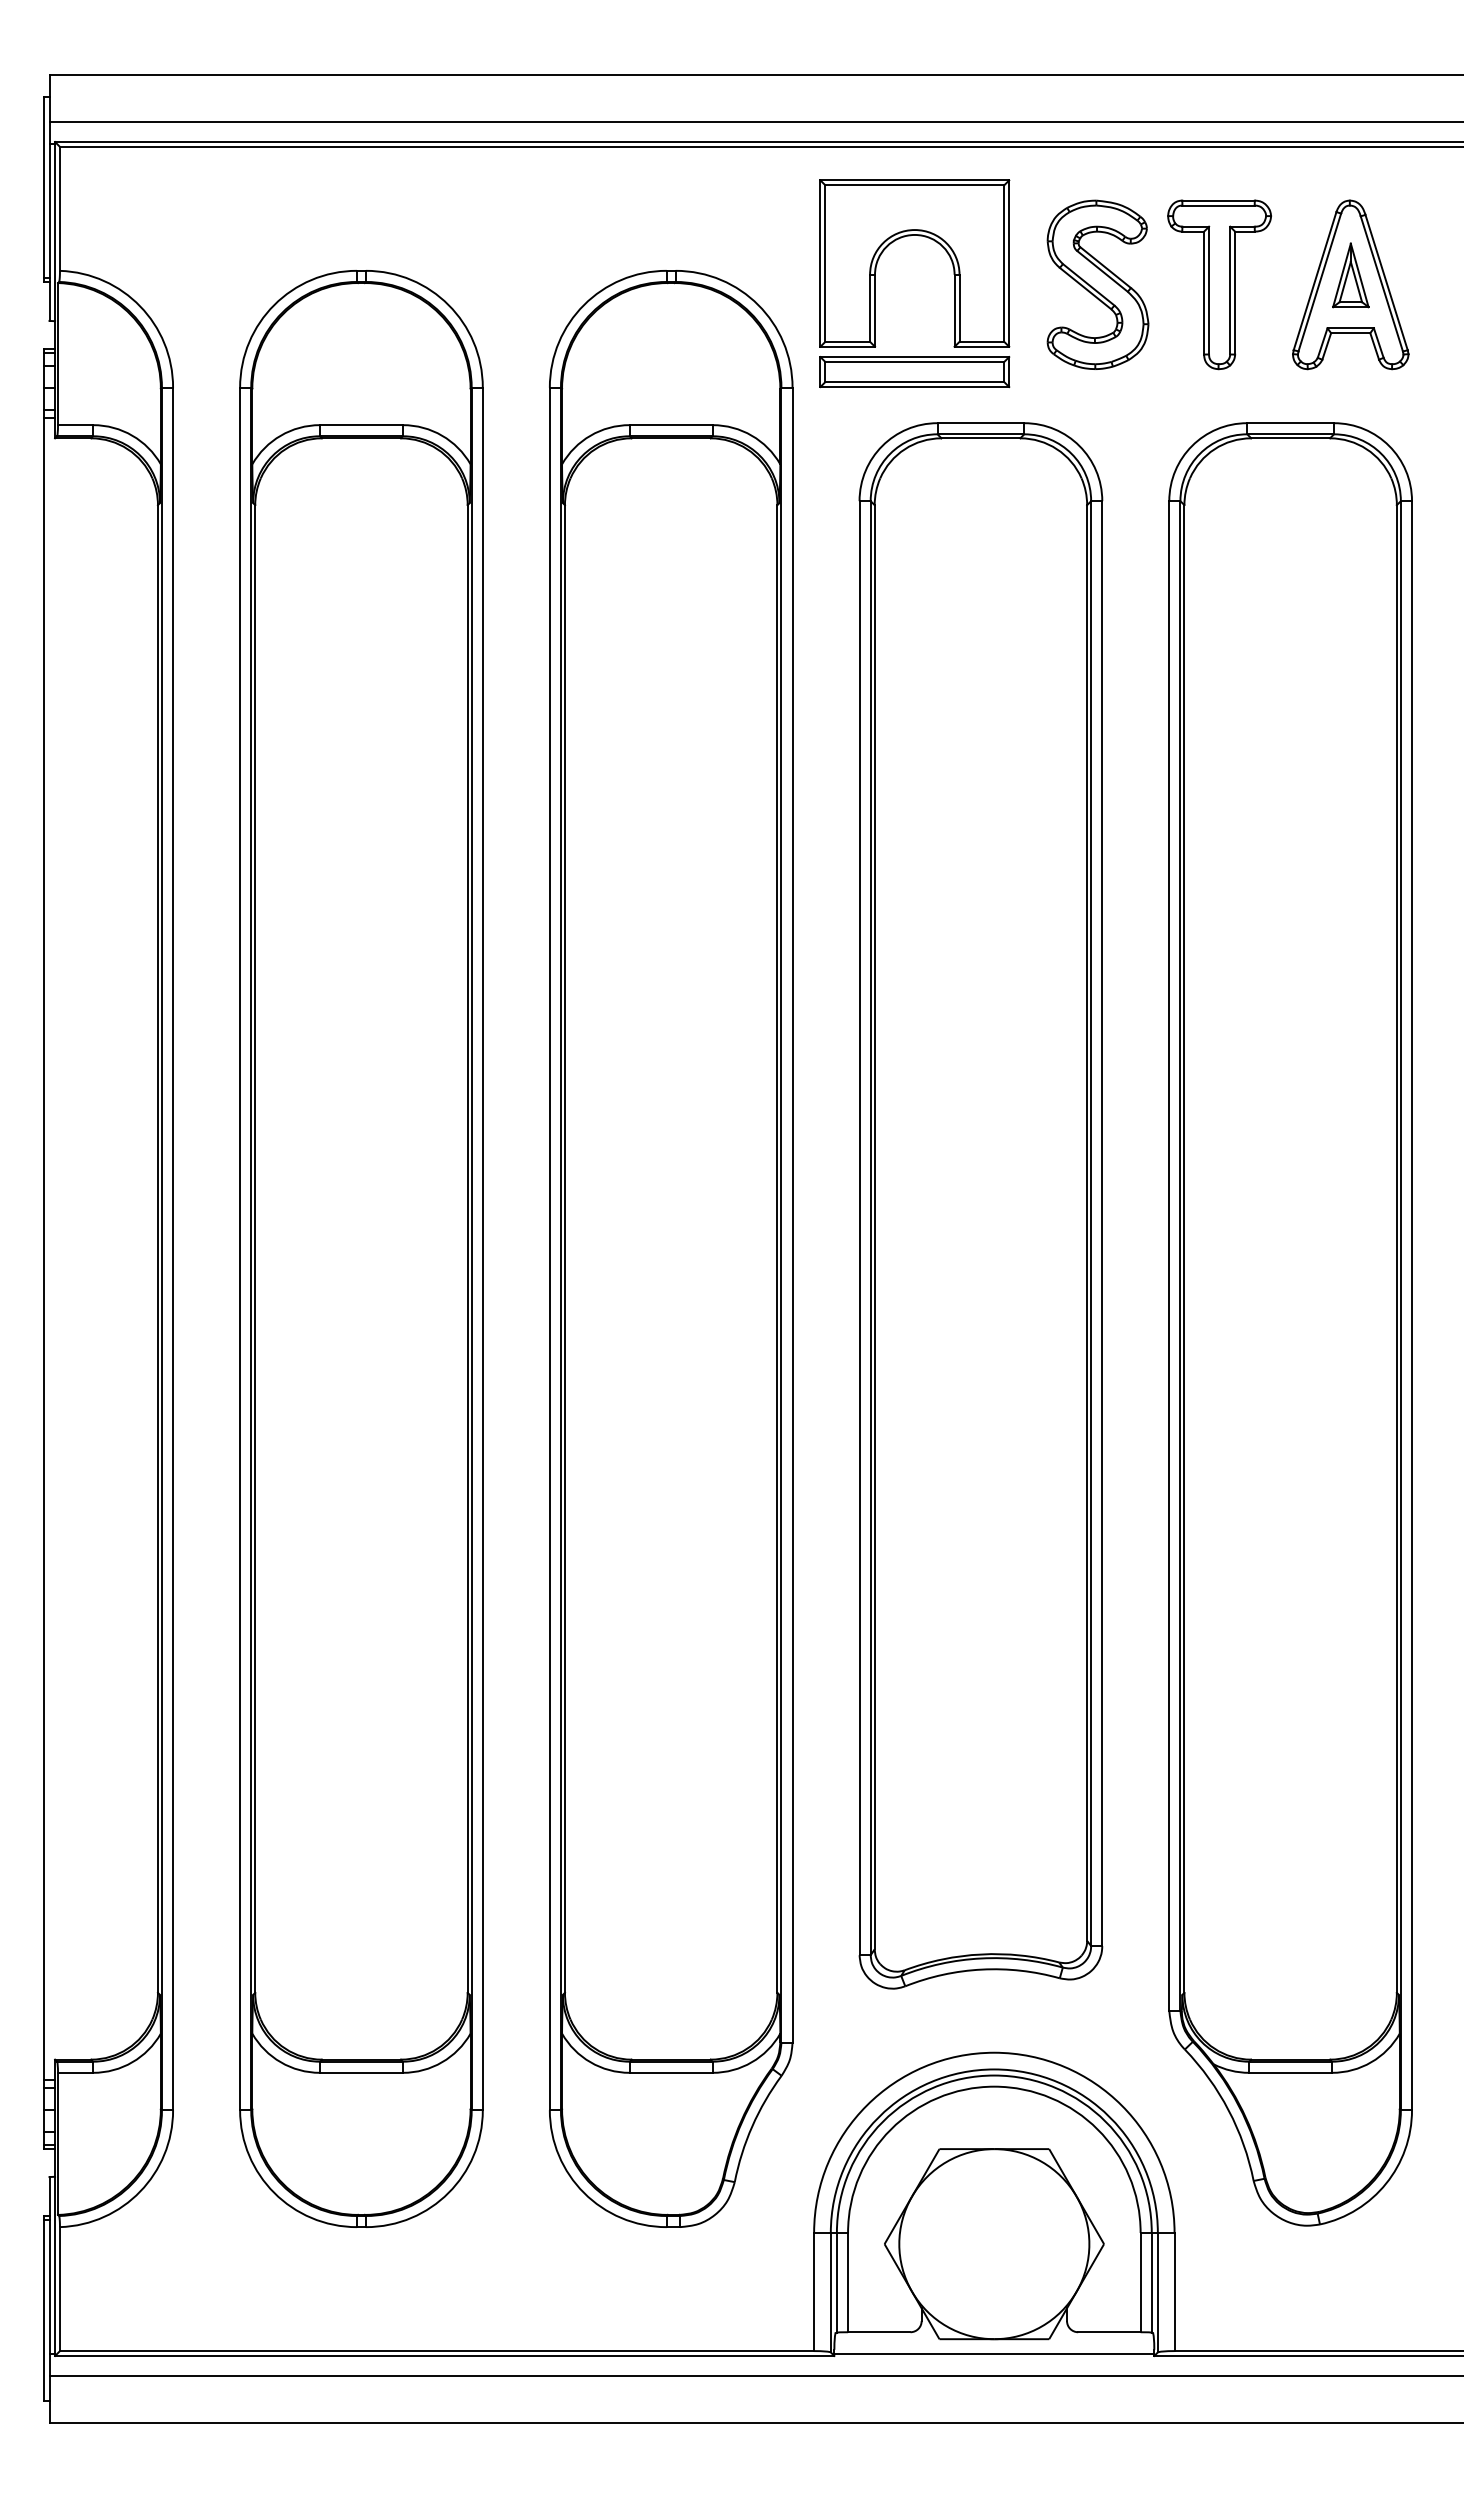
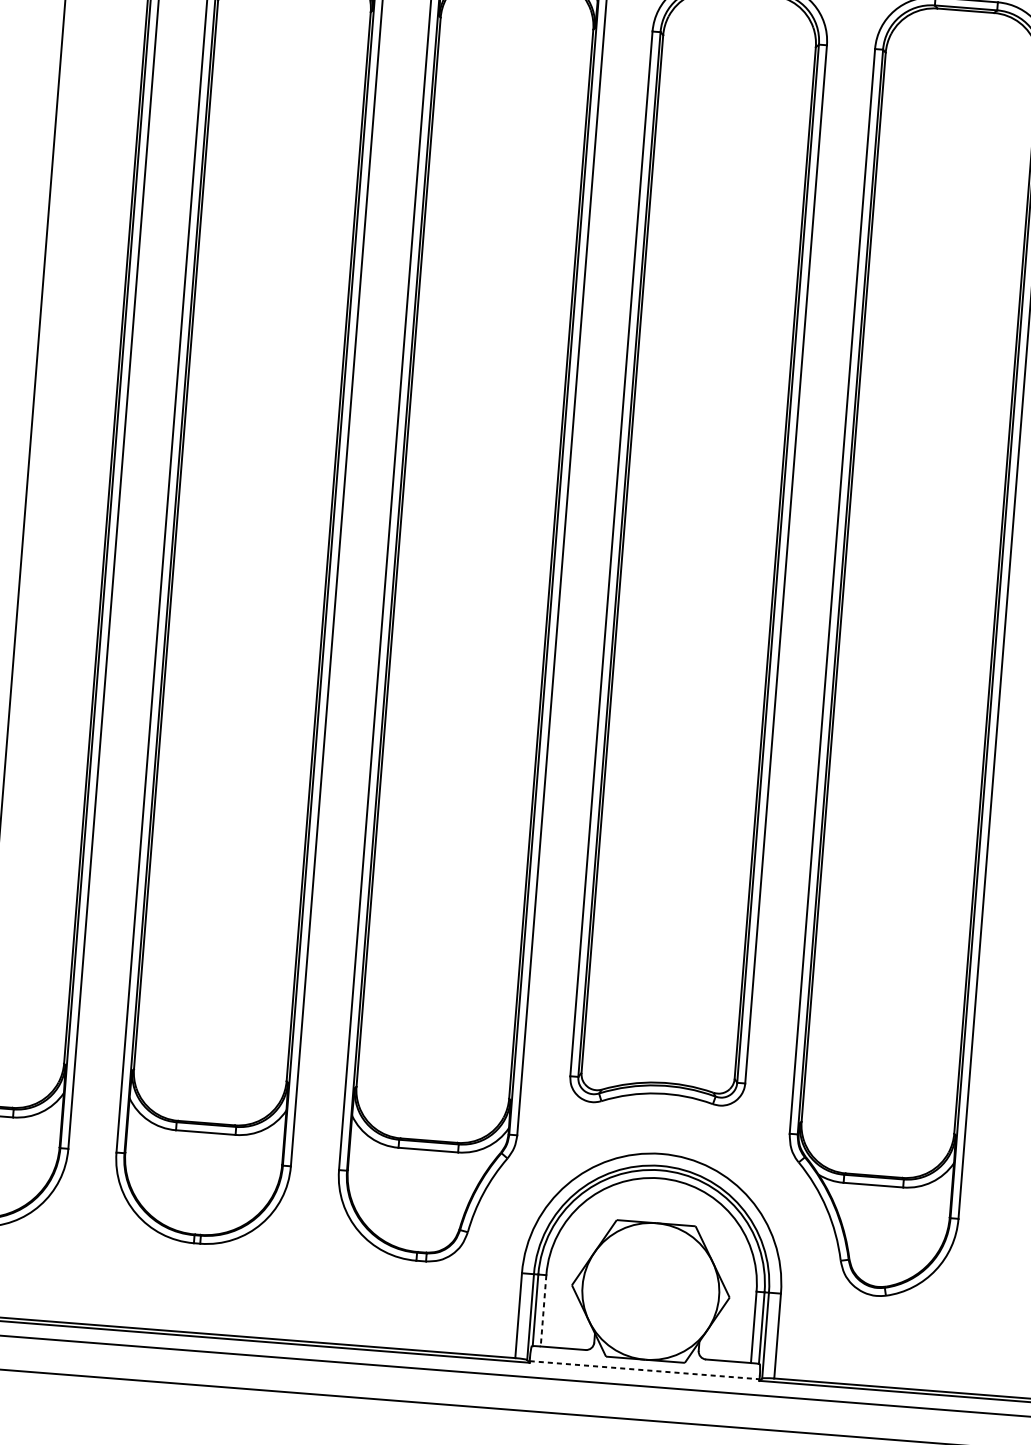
line: (848, 2282) -> (543, 1310), solid -> dashed
line: (994, 2353) -> (644, 1370), solid -> dashed

